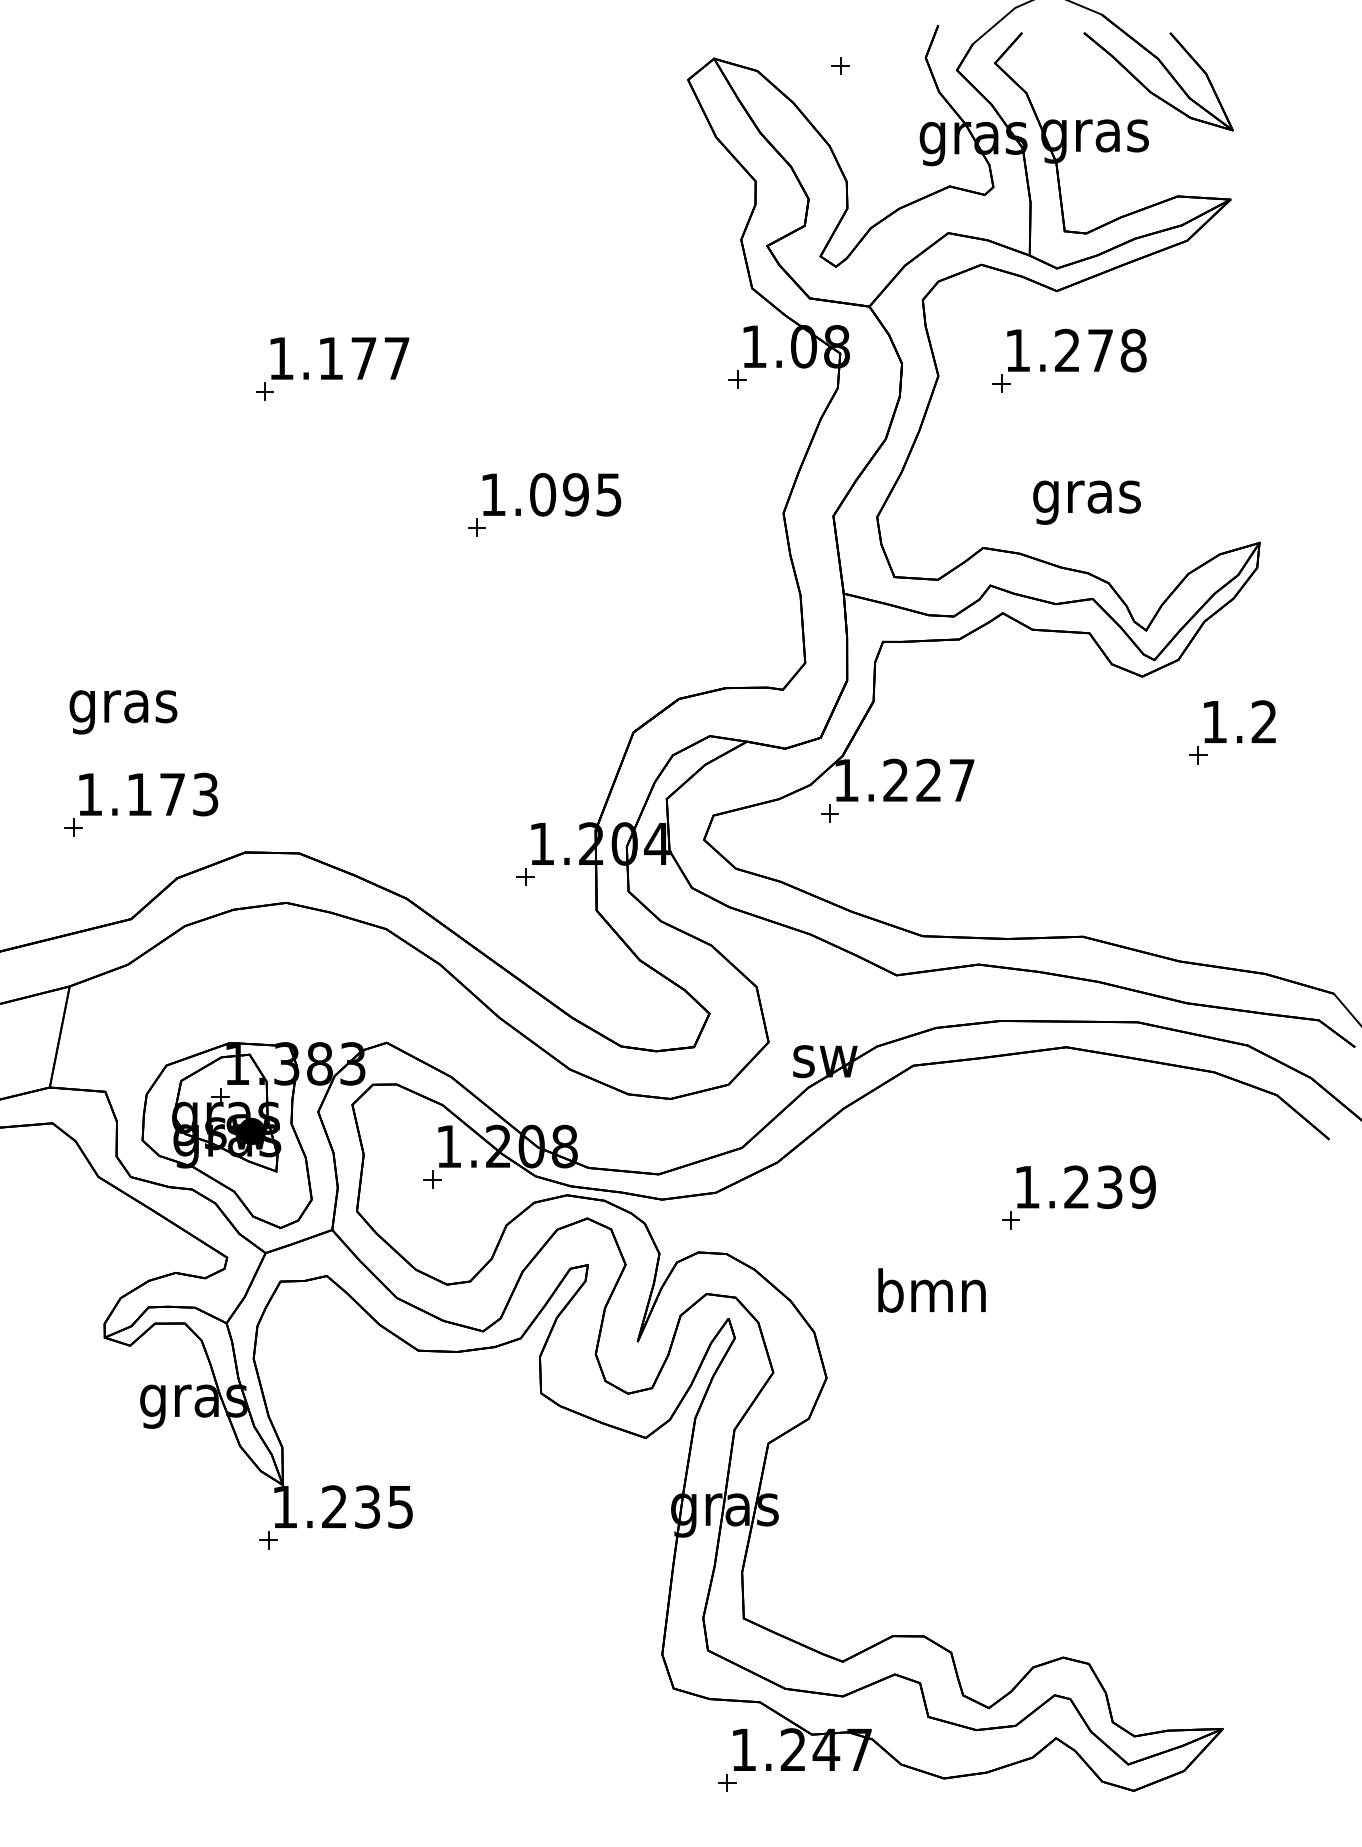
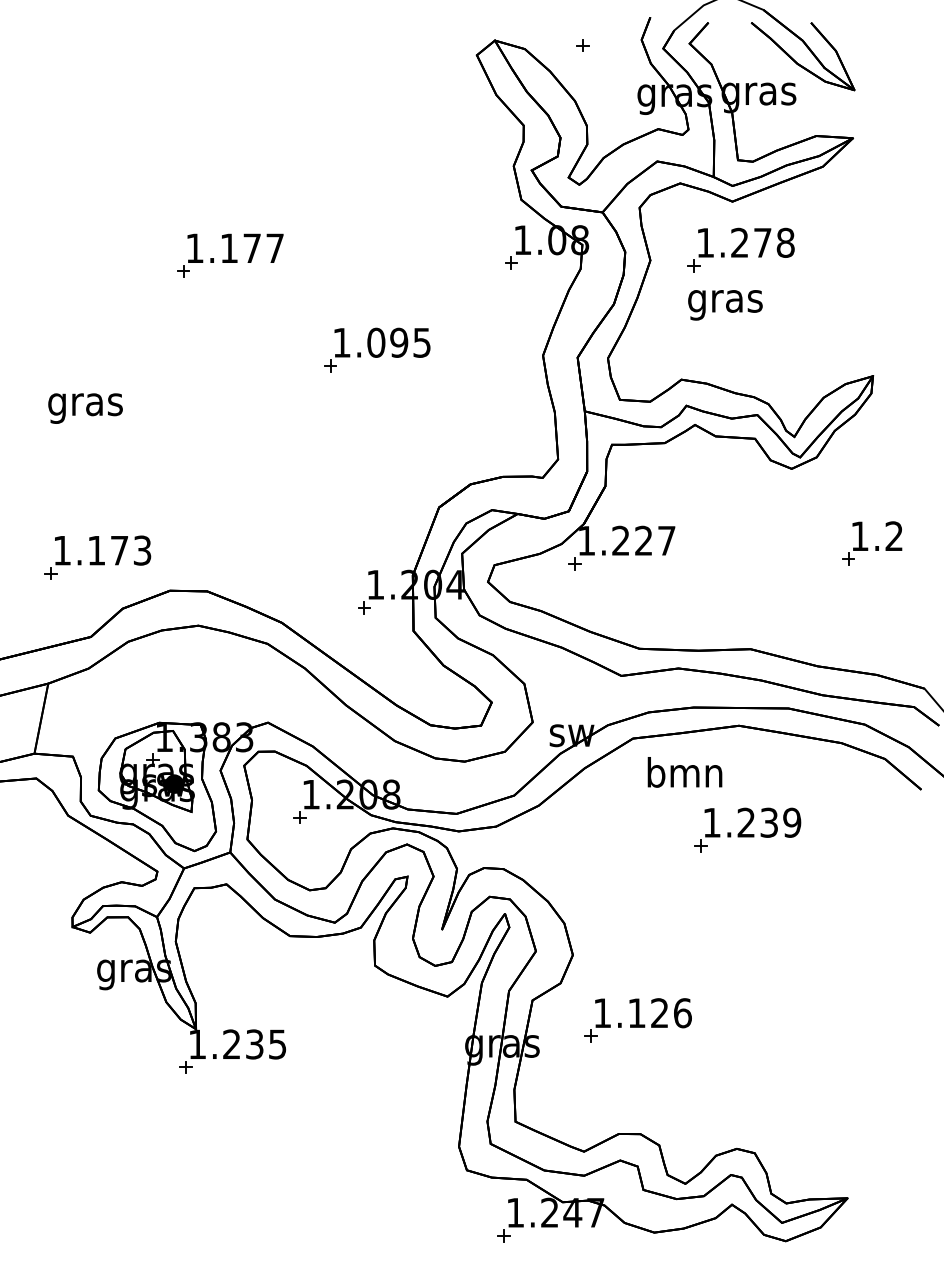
text: (1087, 502) -> (725, 305), moved
text: (123, 712) -> (85, 408), moved
part: (1232, 732) -> (872, 543), moved
text: (931, 1290) -> (684, 772), moved
part: (919, 1472) -> (637, 1020), added

